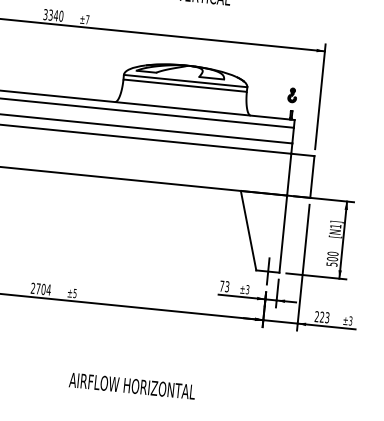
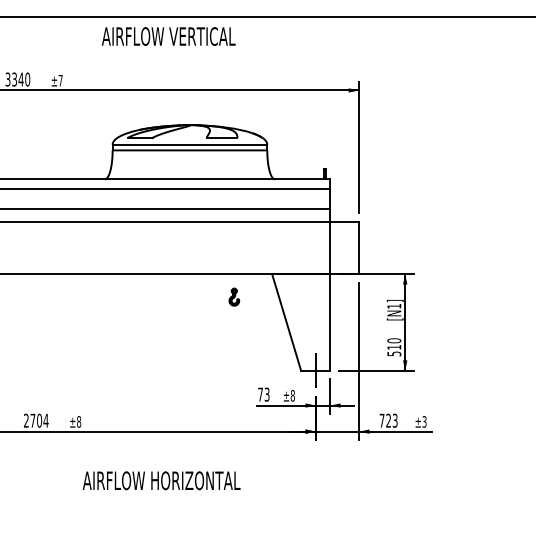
part: (292, 94) -> (234, 296), moved
text: (332, 258) -> (394, 346), 500 -> 510
text: (247, 289) -> (292, 395), ±3 -> ±8
text: (75, 293) -> (79, 421), ±5 -> ±8
text: (316, 316) -> (381, 420), 223 -> 723
text: (132, 385) -> (161, 480), moved

